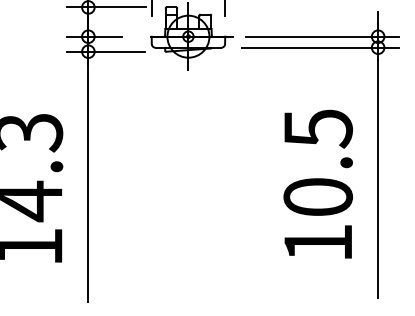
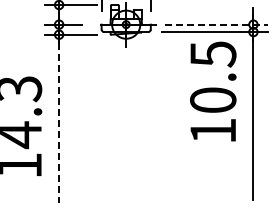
line: (323, 36) -> (216, 24), solid -> dashed
line: (88, 182) -> (59, 122), solid -> dashed
text: (318, 184) -> (213, 91), moved

